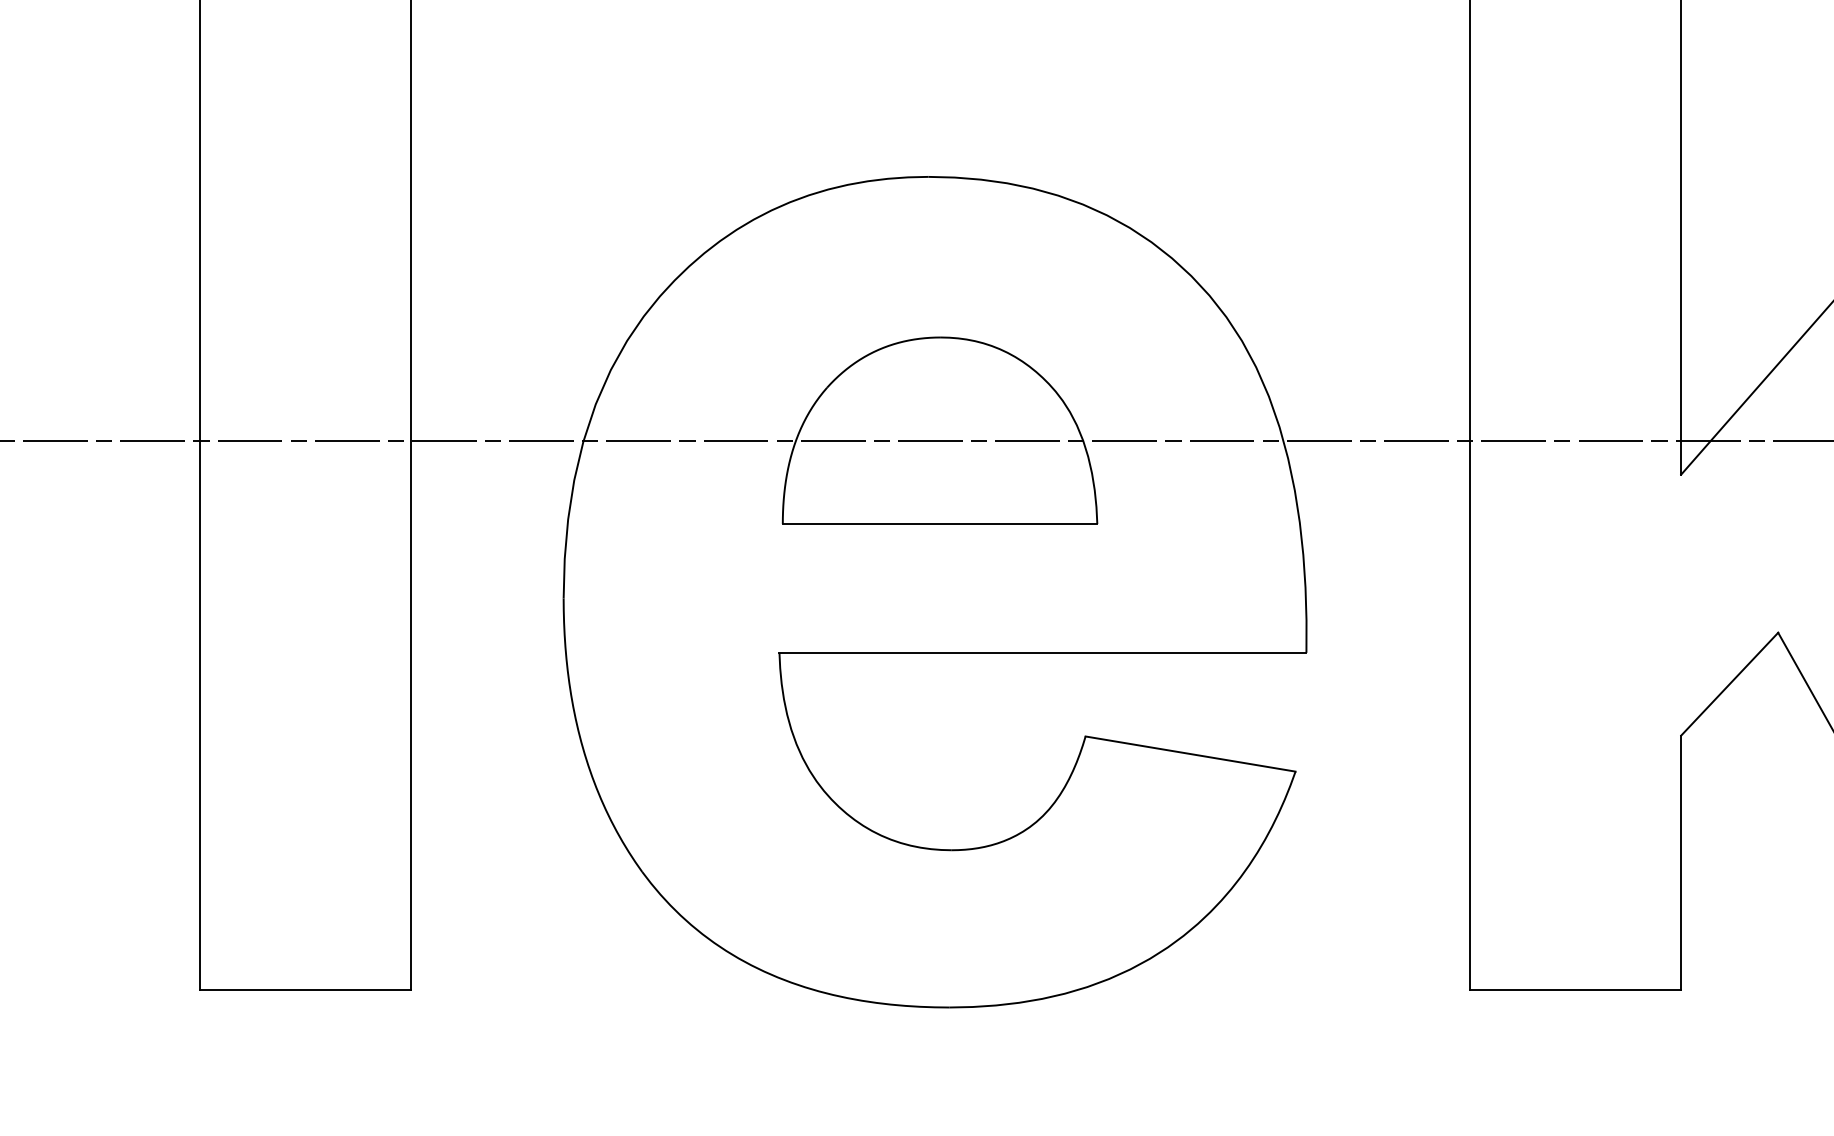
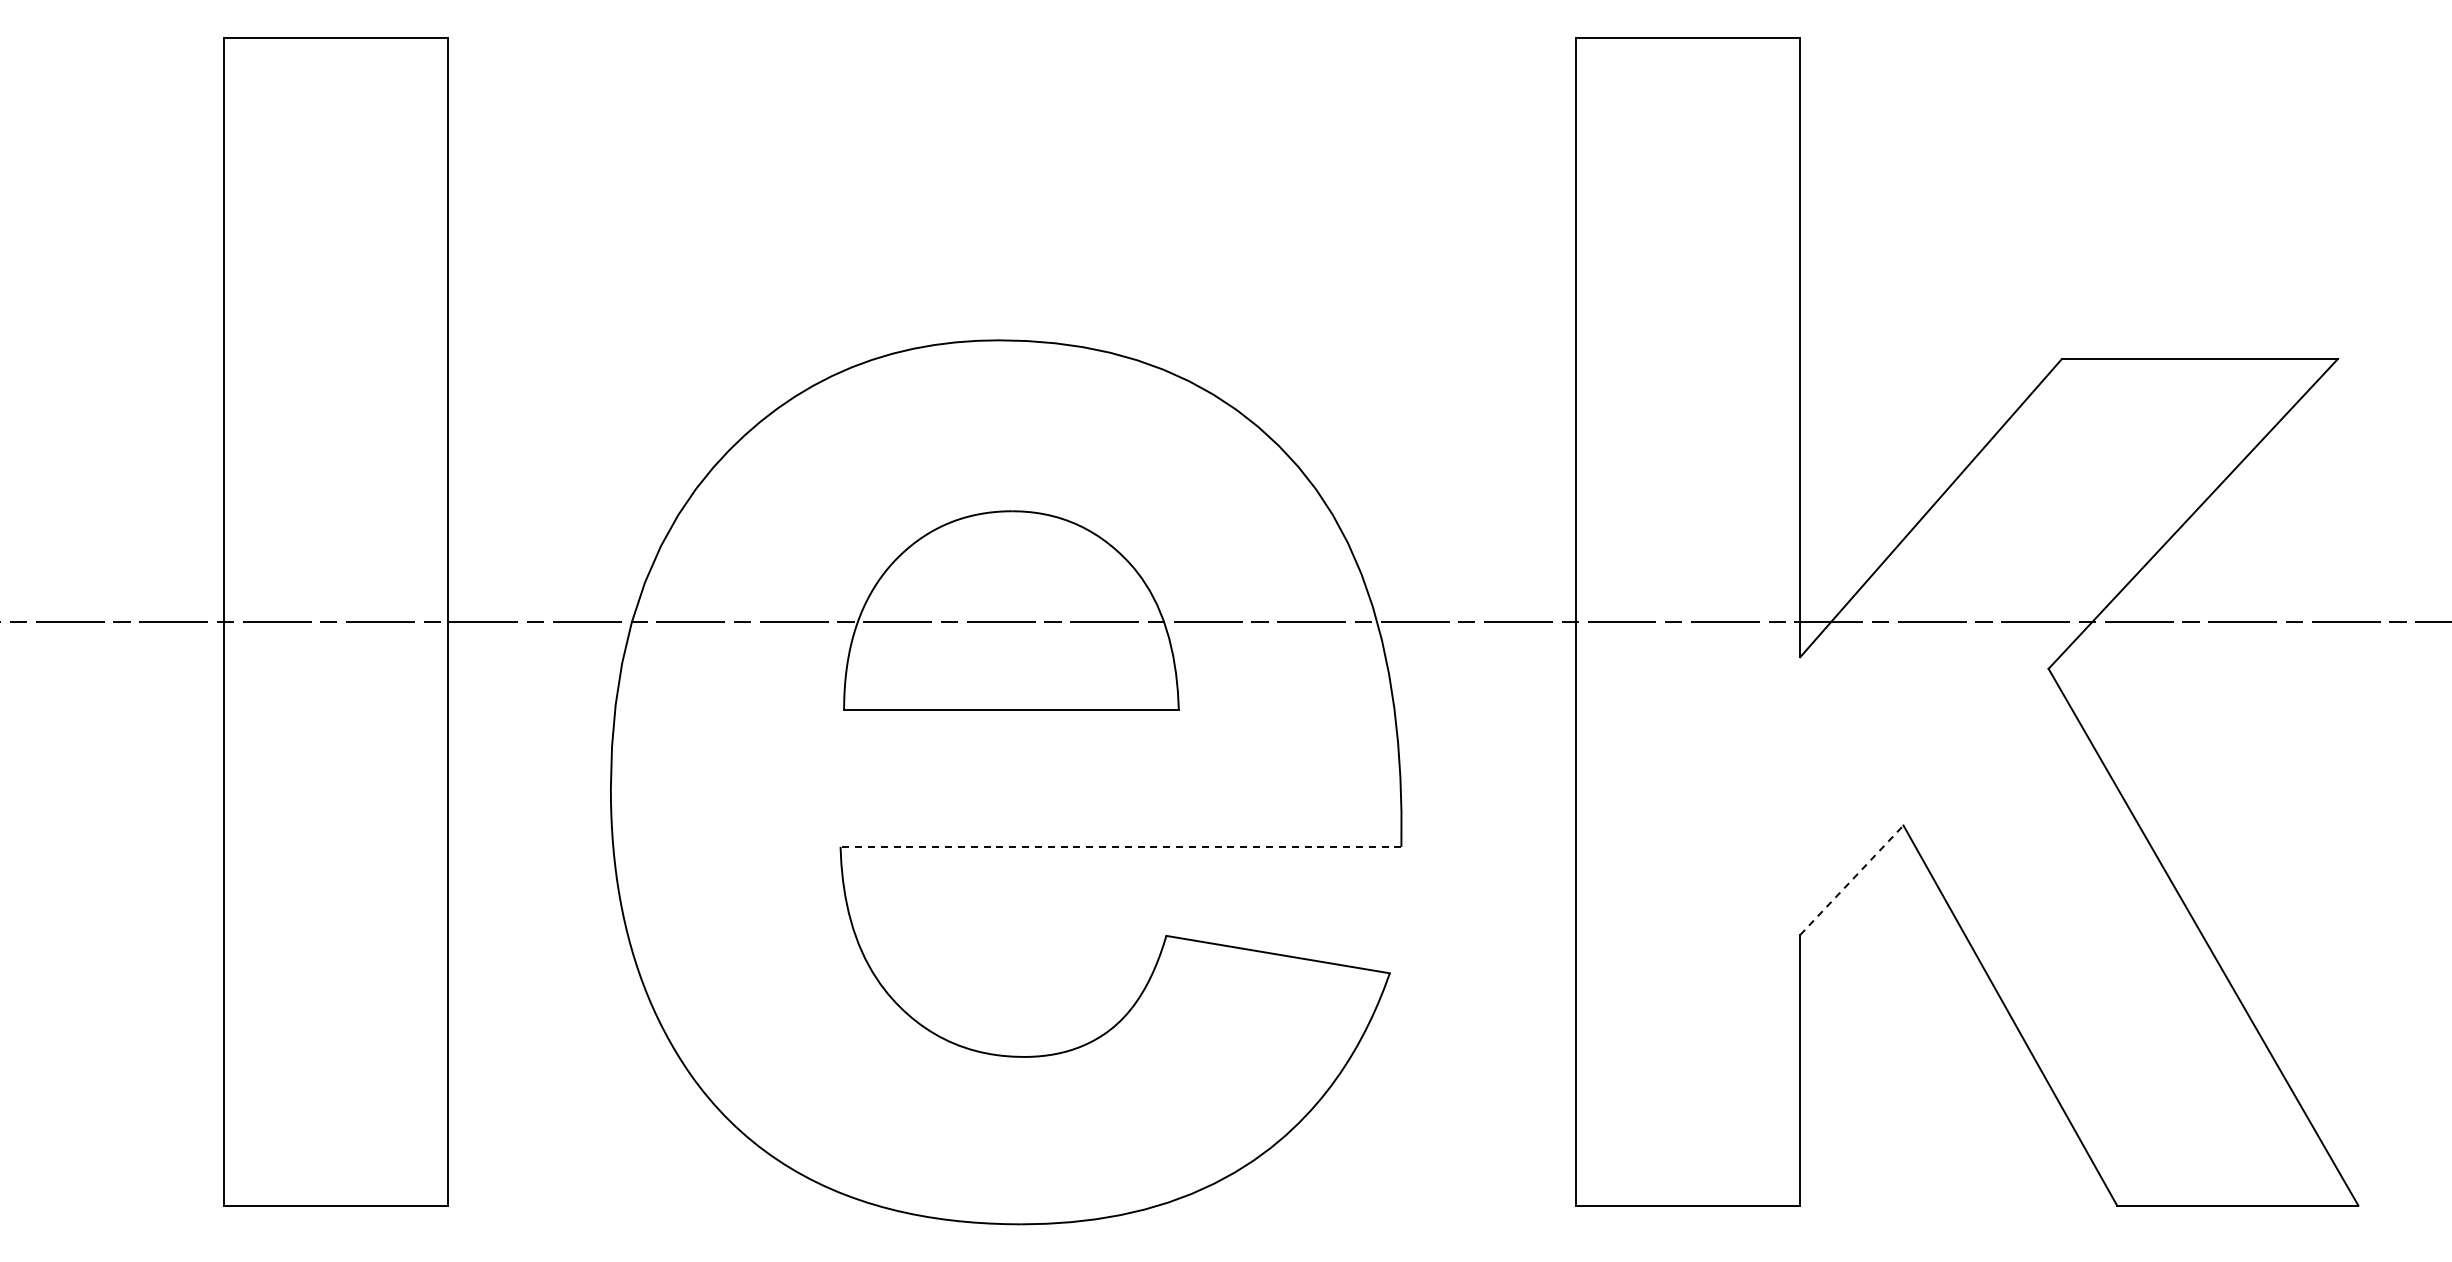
line: (1042, 652) -> (1120, 846), solid -> dashed
line: (1730, 683) -> (1852, 879), solid -> dashed

